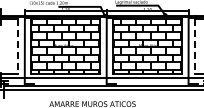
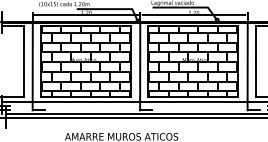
line: (17, 47) -> (23, 62), dashed -> solid
line: (195, 47) -> (256, 62), dashed -> solid

